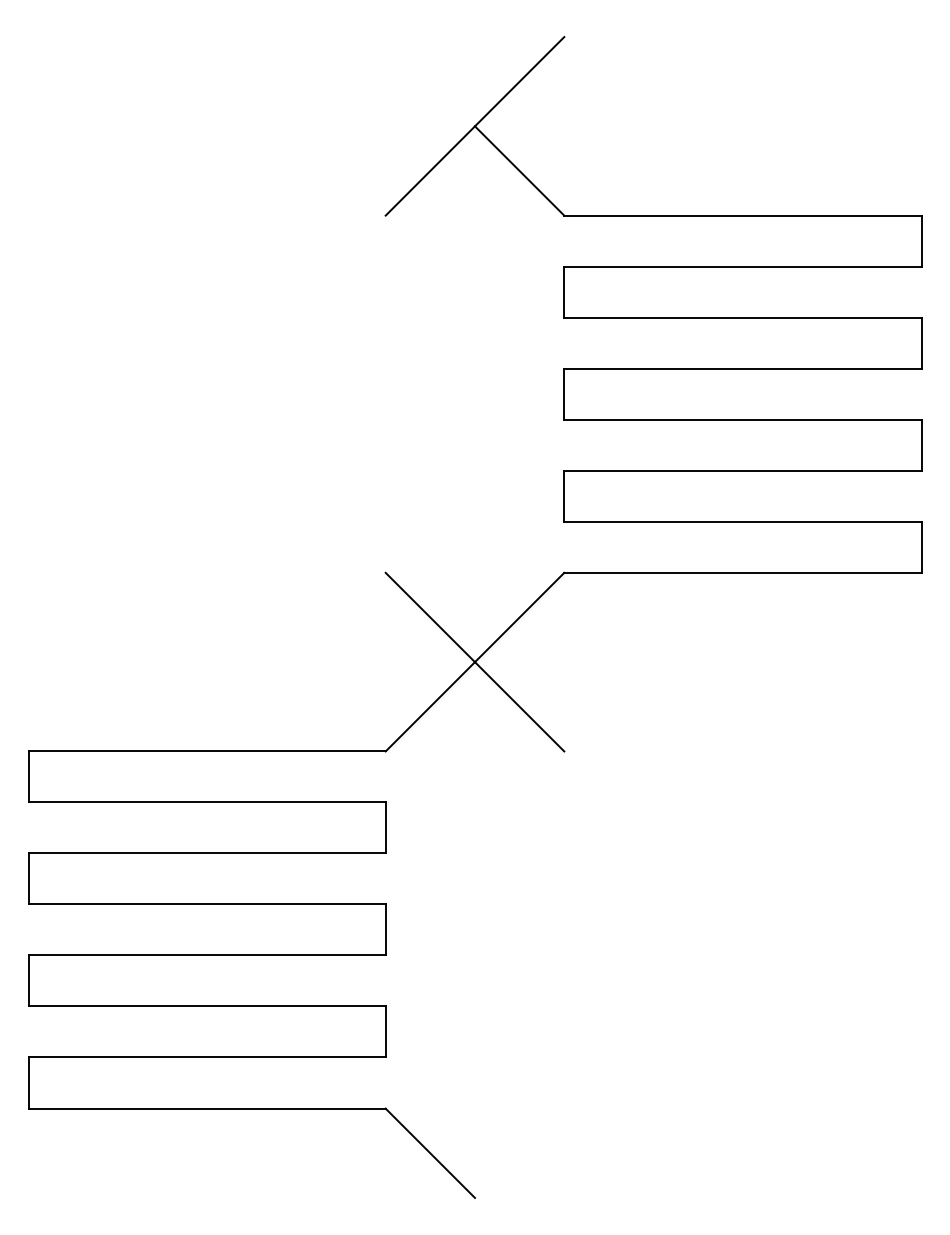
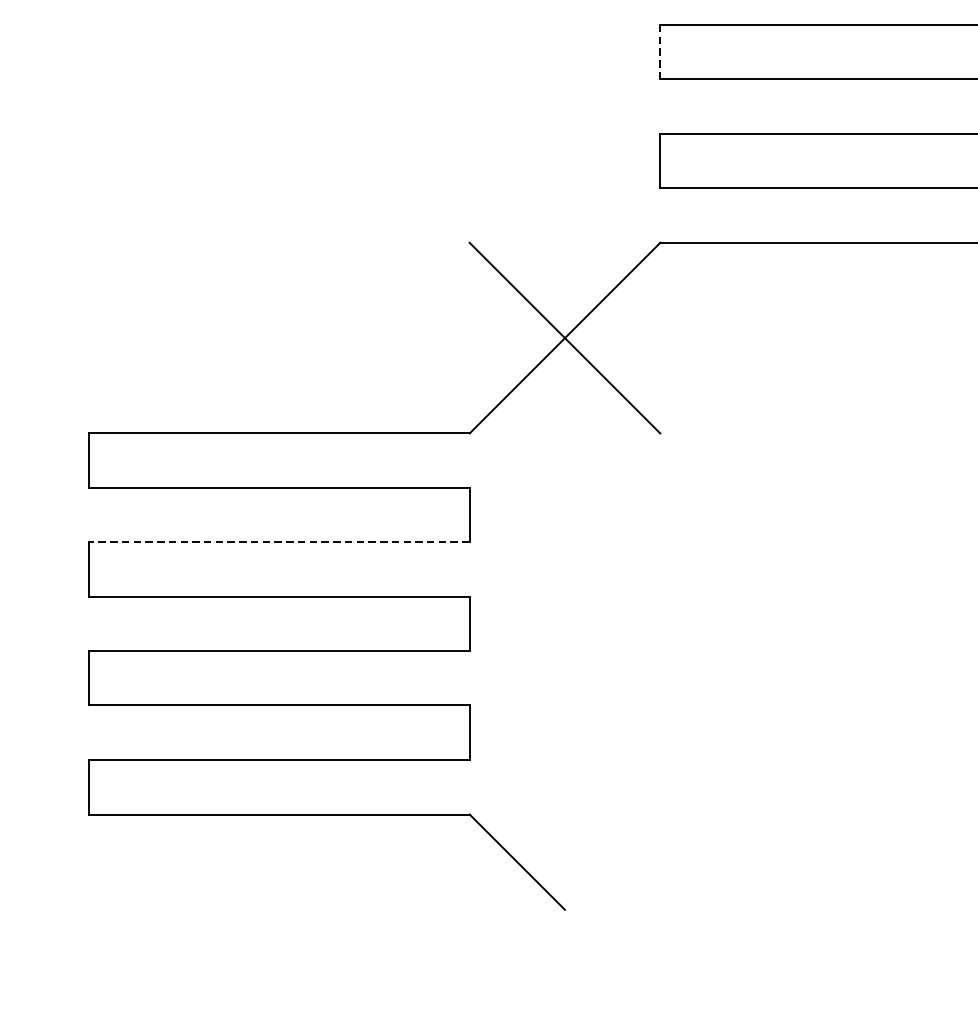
line: (564, 394) -> (660, 52), solid -> dashed
line: (207, 853) -> (279, 542), solid -> dashed

